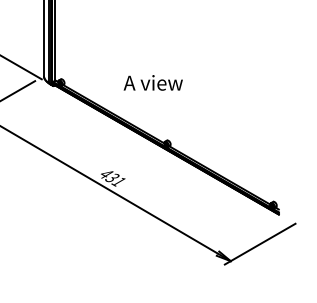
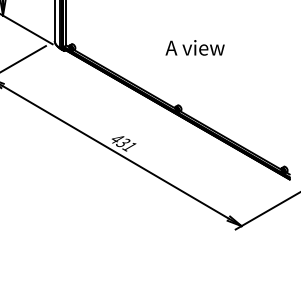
text: (152, 82) -> (194, 47), moved

